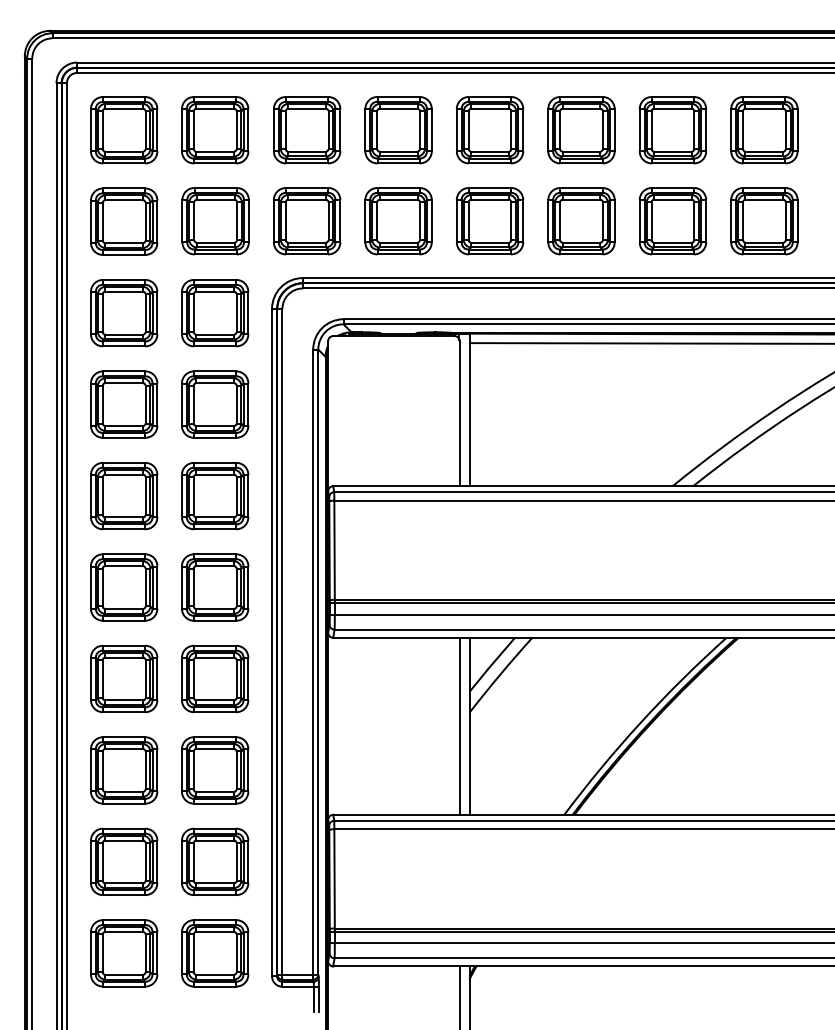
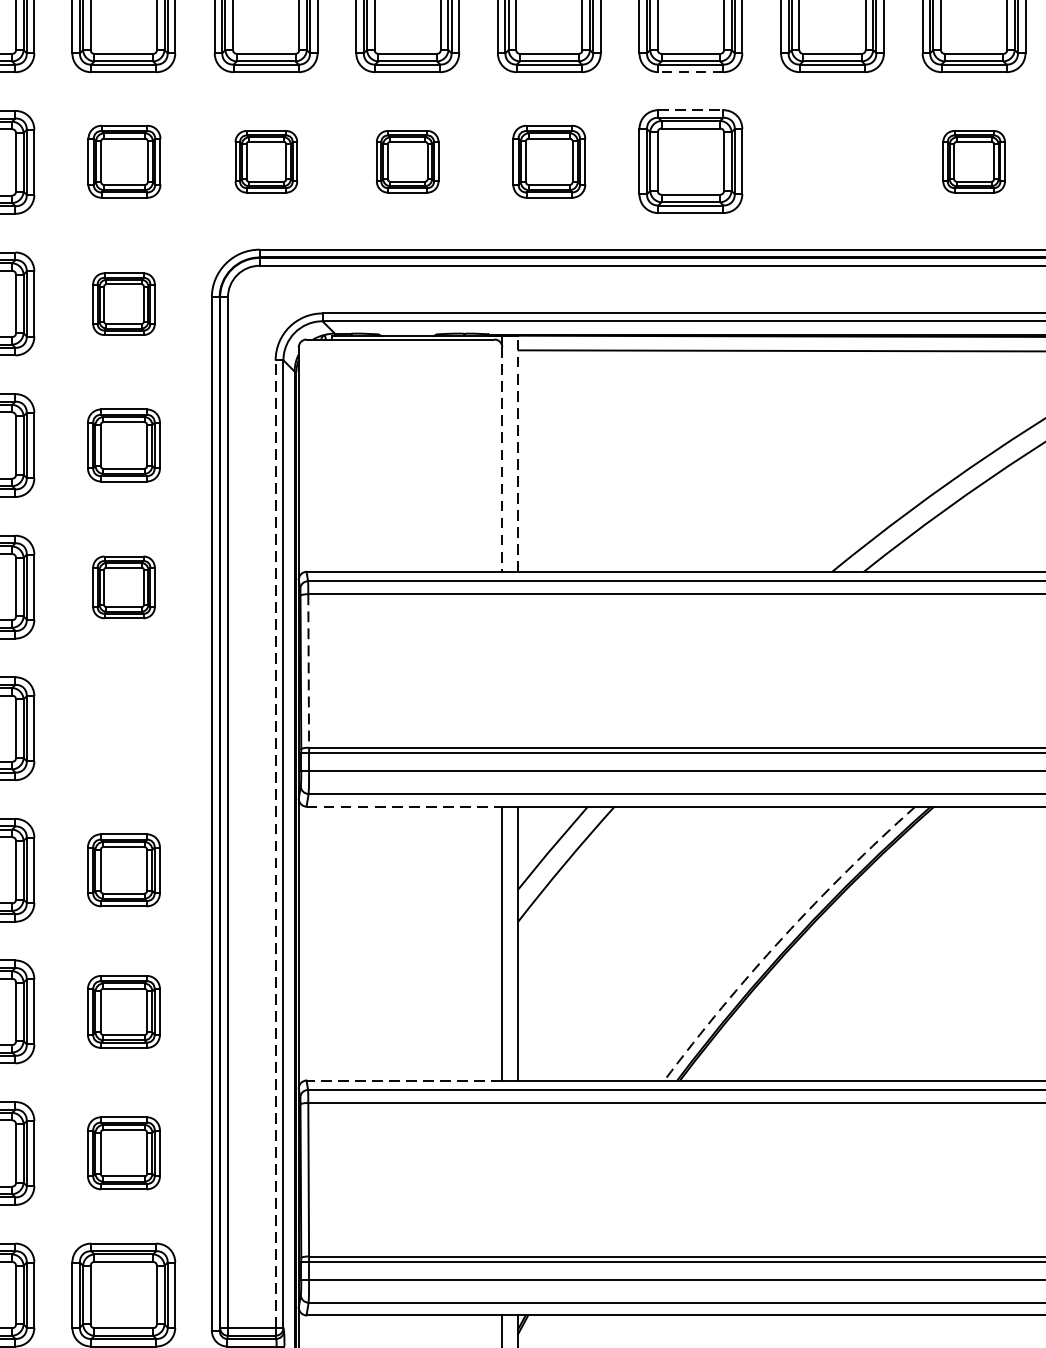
line: (581, 163) -> (690, 72), solid -> dashed
line: (581, 187) -> (690, 109), solid -> dashed
part: (215, 221) -> (124, 162), size x0.7
part: (307, 221) -> (266, 162), size x0.6
part: (398, 221) -> (407, 162), size x0.6
part: (489, 221) -> (548, 162), size x0.7
part: (672, 221) -> (831, 162), removed
part: (764, 221) -> (974, 162), size x0.6
part: (215, 313) -> (124, 304), size x0.6
part: (215, 404) -> (124, 445), size x0.7
line: (469, 409) -> (517, 453), solid -> dashed
line: (459, 413) -> (502, 459), solid -> dashed
part: (215, 496) -> (124, 587), size x0.6
line: (334, 550) -> (308, 671), solid -> dashed
part: (215, 587) -> (124, 728), removed
line: (396, 637) -> (404, 806), solid -> dashed
line: (313, 662) -> (276, 844), solid -> dashed
part: (215, 678) -> (124, 869), size x0.7
arc: (641, 722) -> (783, 937), solid -> dashed
part: (215, 770) -> (124, 1011), size x0.7
line: (395, 814) -> (402, 1080), solid -> dashed
part: (215, 861) -> (124, 1152), size x0.7

